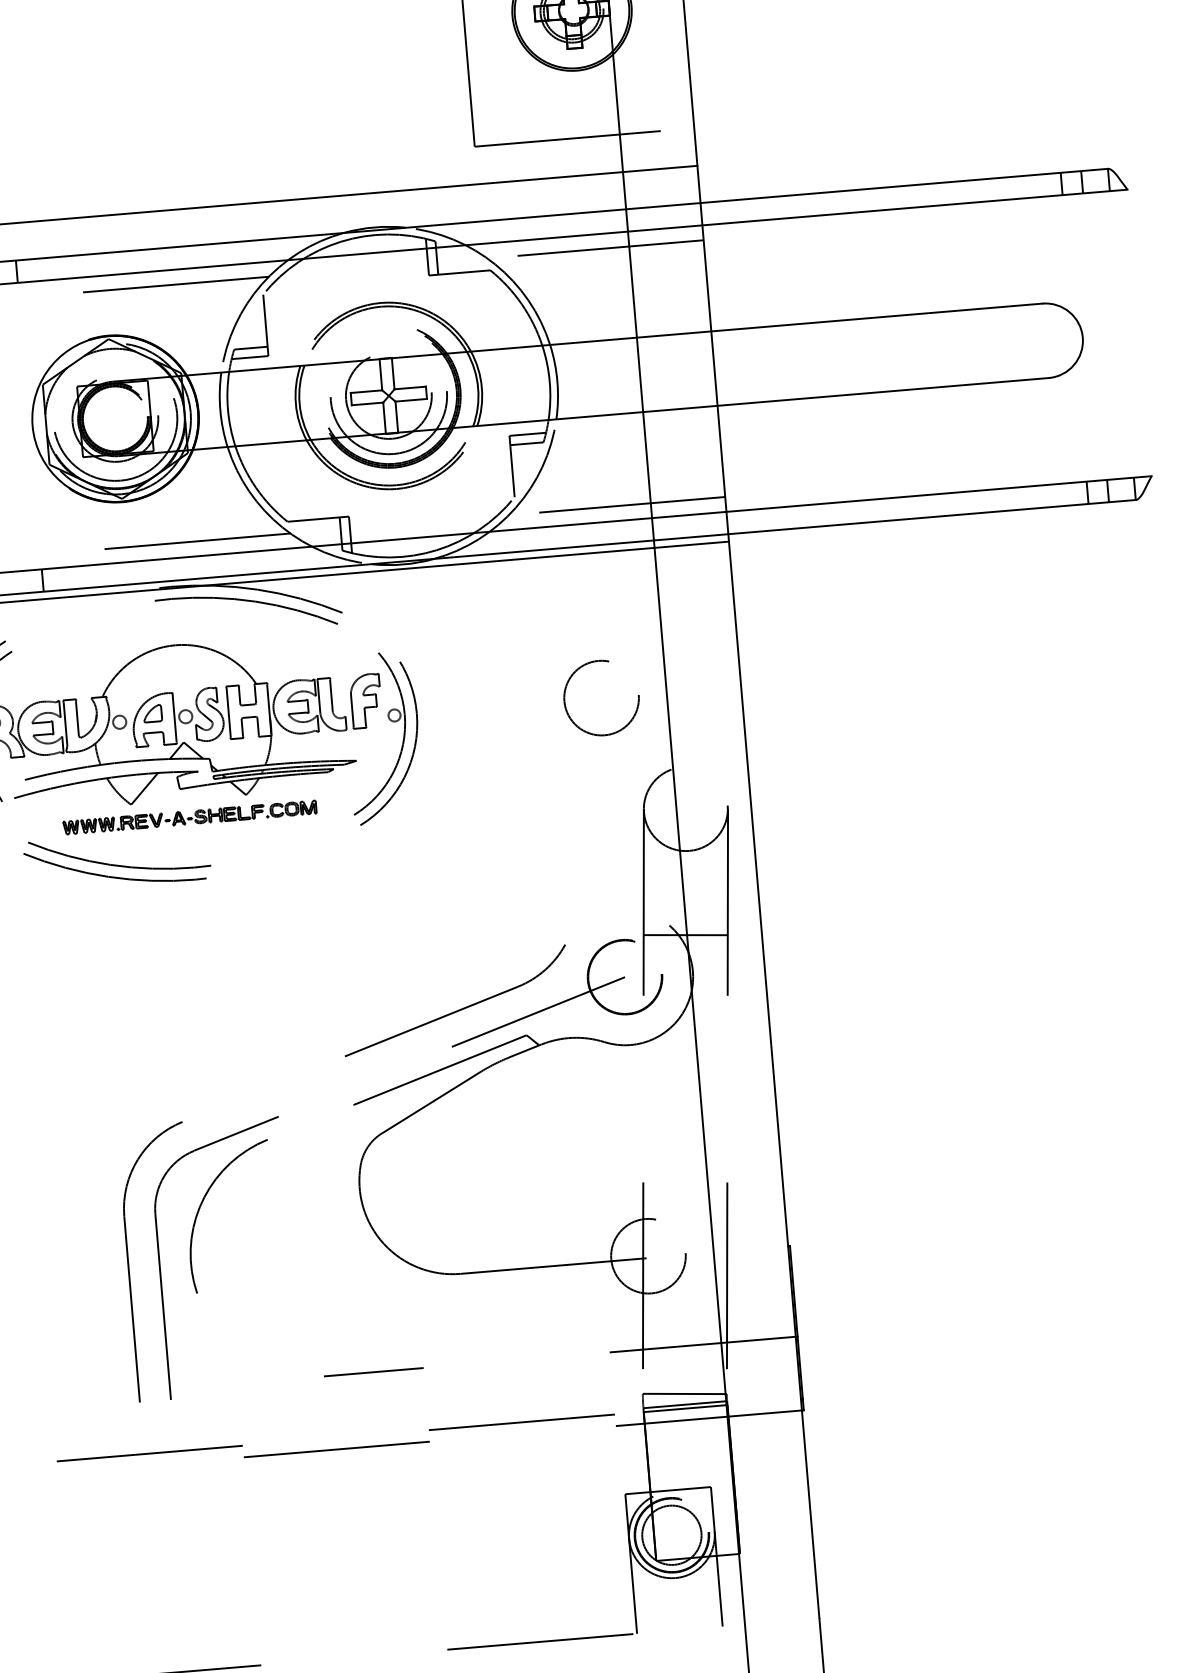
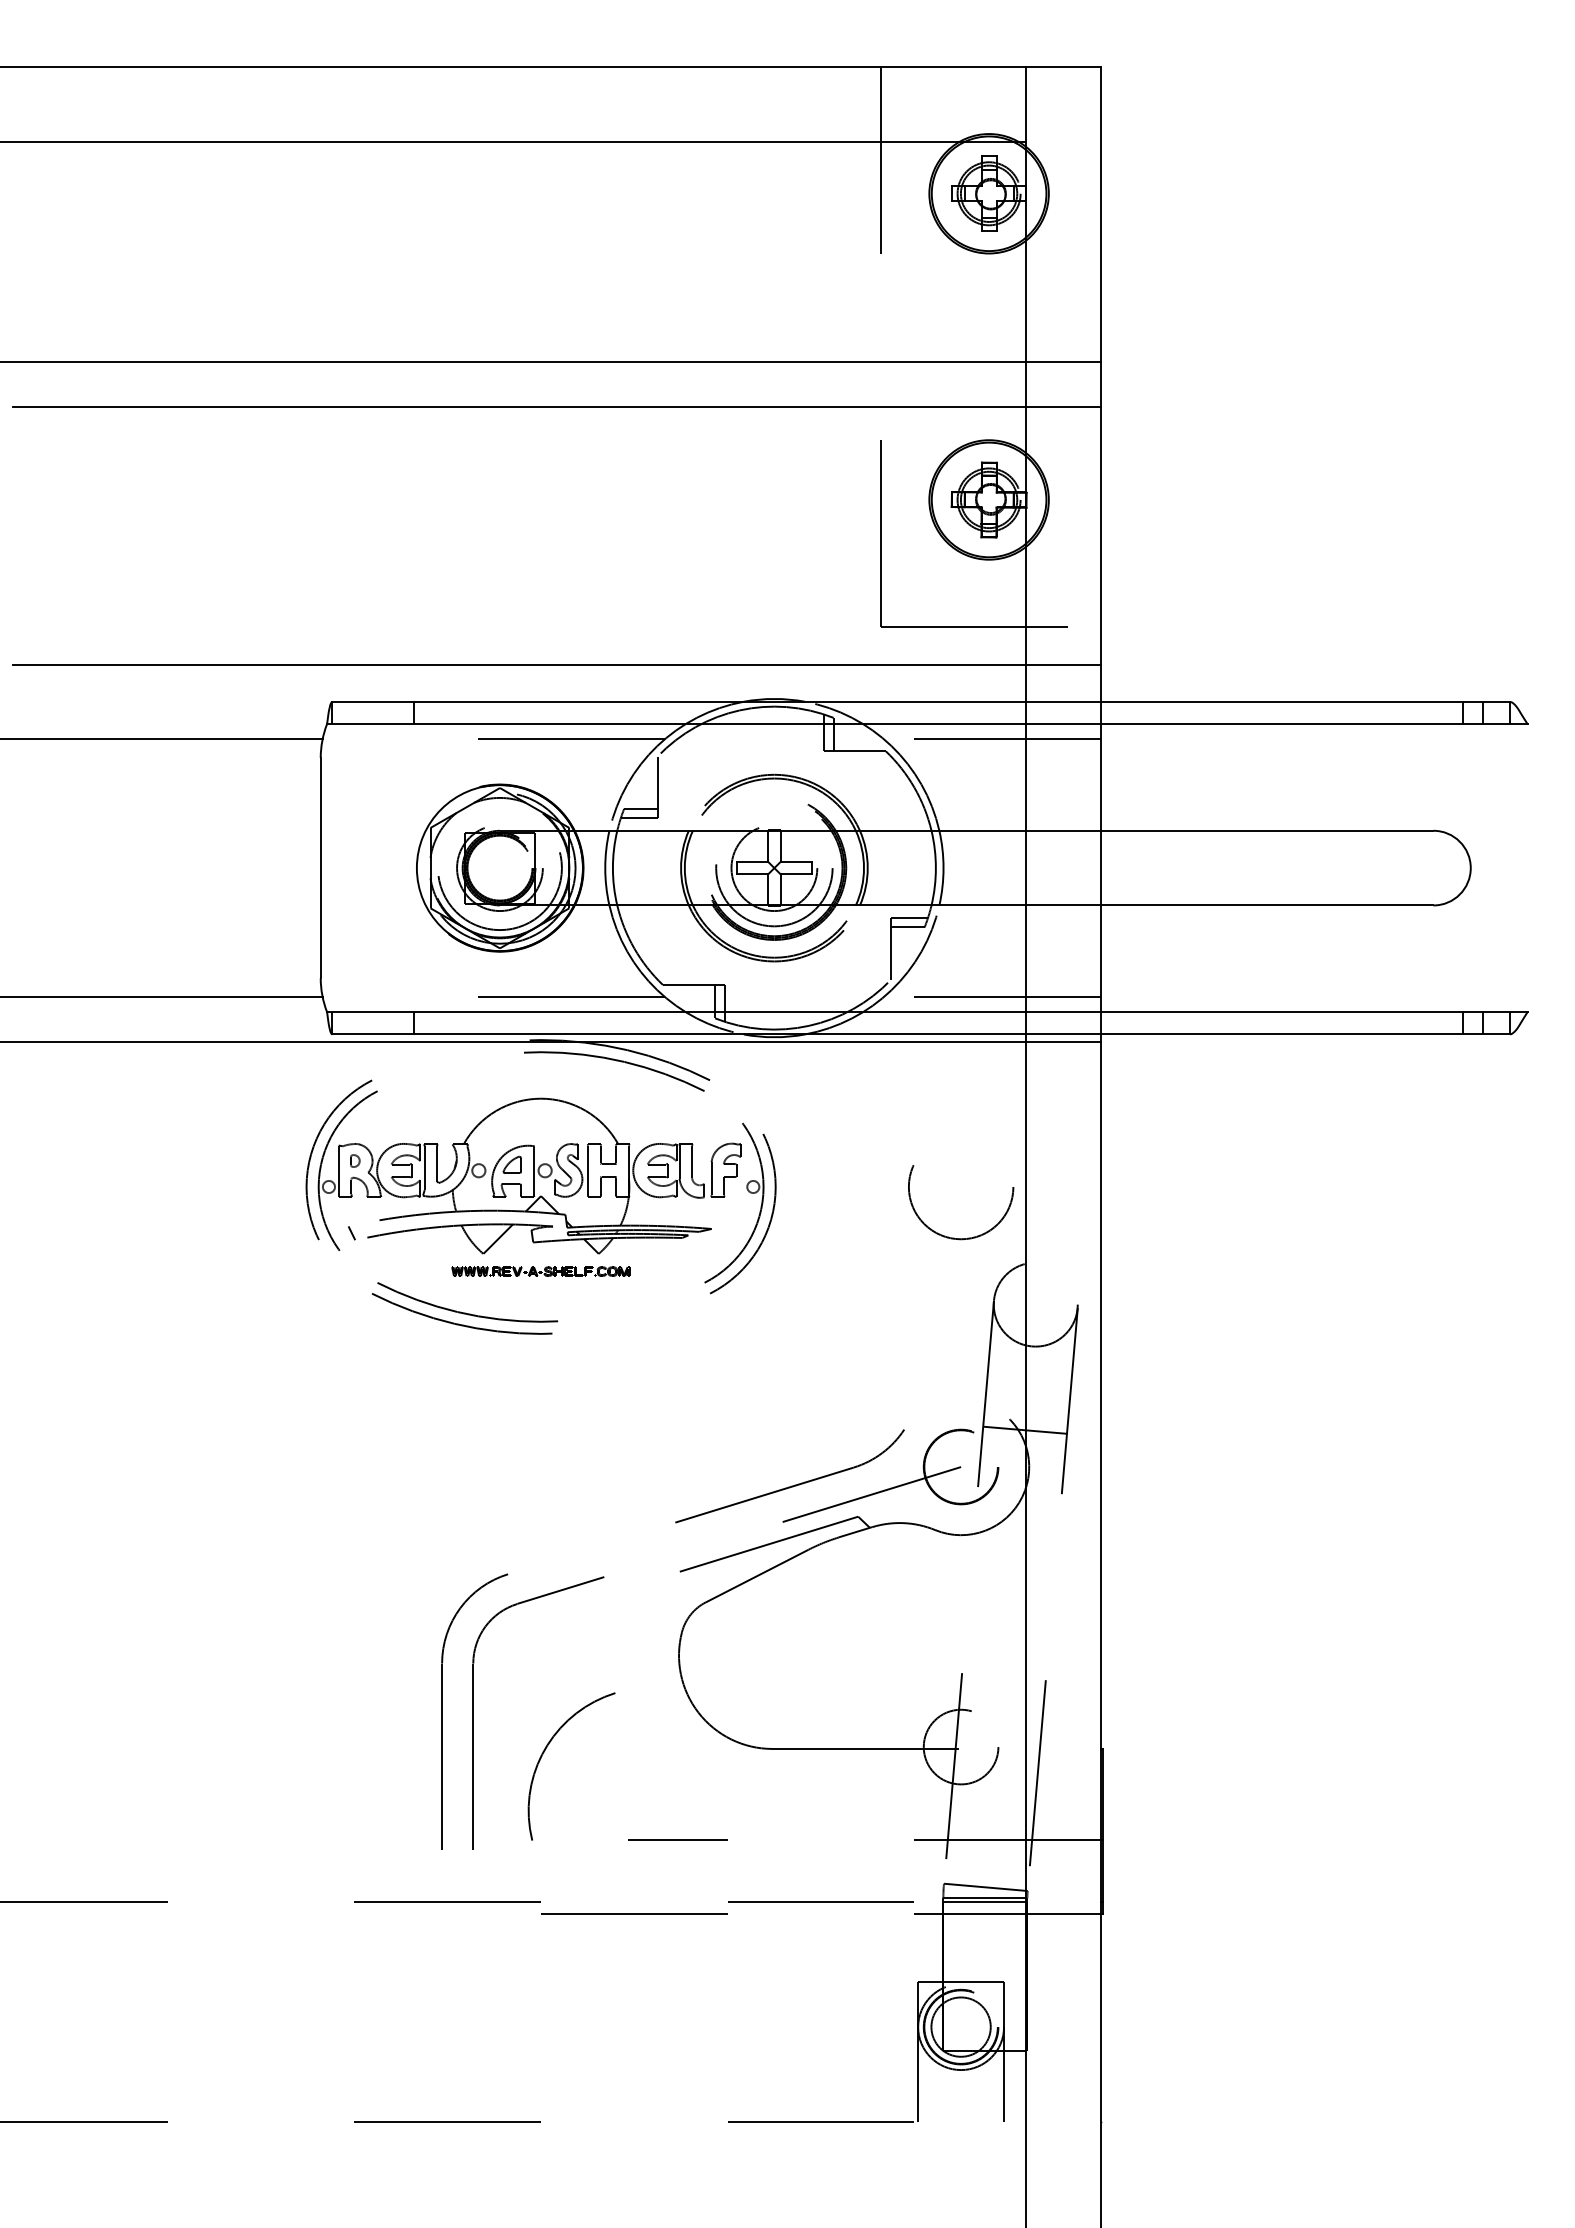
circle: (600, 697) -> (960, 1186), size x1.4
part: (189, 817) -> (540, 1271), size x0.7
arc: (203, 1201) -> (546, 1749), moved

